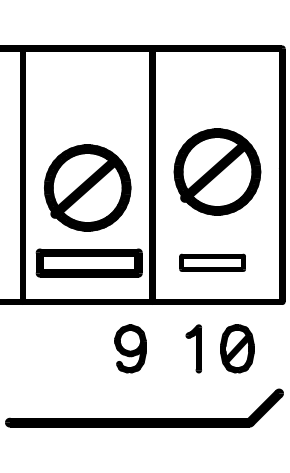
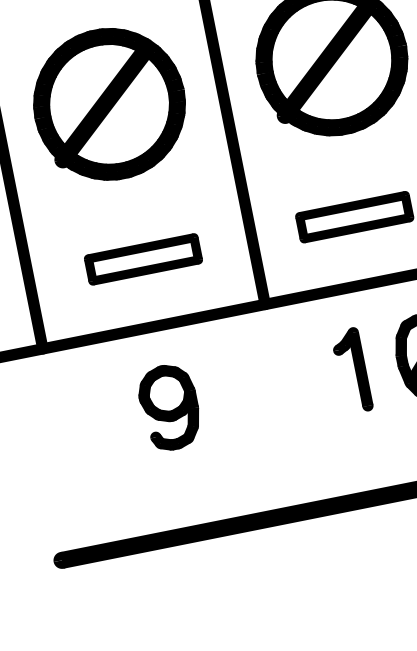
part: (87, 187) -> (109, 103), moved
part: (89, 262) -> (143, 258), size x0.62
part: (130, 348) -> (169, 406), moved

